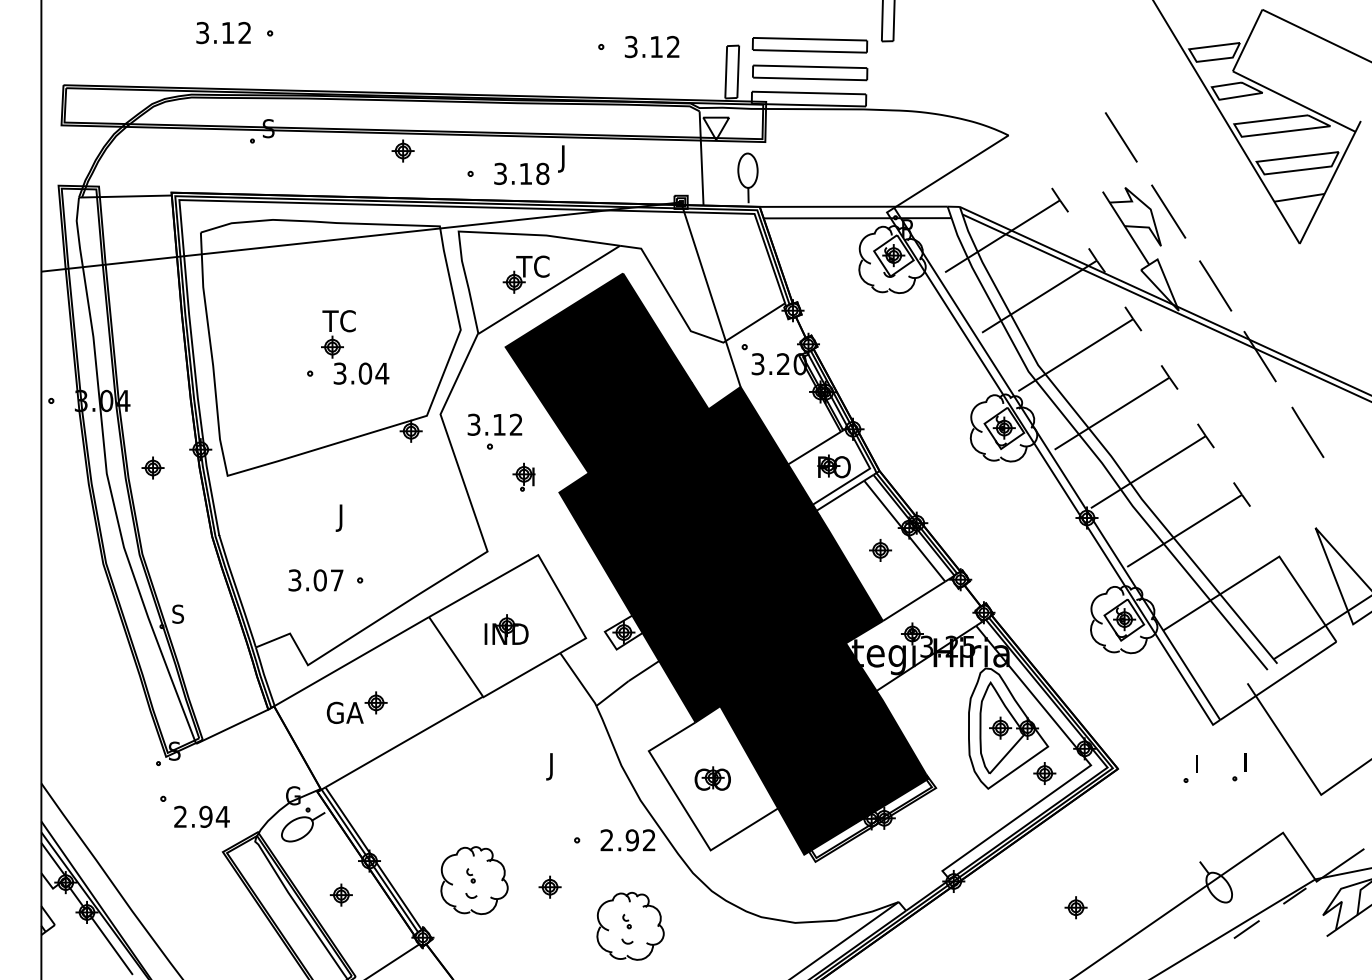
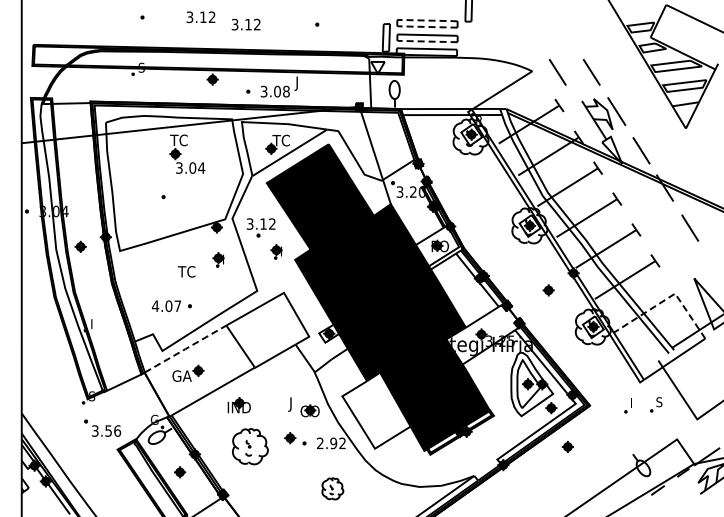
text: (222, 33) -> (200, 17), moved
line: (808, 39) -> (426, 20), solid -> dashed
text: (650, 46) -> (245, 24), moved
line: (808, 50) -> (426, 26), solid -> dashed
line: (810, 78) -> (427, 41), solid -> dashed
line: (1056, 137) -> (557, 72), added
text: (525, 173) -> (277, 91), 3.18 -> 3.08
part: (355, 346) -> (187, 153), moved
part: (414, 491) -> (218, 259), added
text: (353, 518) -> (186, 273), J -> TC
part: (880, 550) -> (548, 290), moved
line: (1264, 565) -> (667, 298), solid -> dashed
text: (294, 580) -> (155, 306), 3.07 -> 4.07
text: (177, 615) -> (93, 324), S -> I
part: (505, 630) -> (238, 405), moved
line: (351, 662) -> (185, 349), solid -> dashed
text: (1249, 762) -> (659, 402), I -> S
part: (711, 777) -> (309, 410), moved
text: (201, 815) -> (106, 430), 2.94 -> 3.56
part: (474, 880) -> (250, 446), moved
part: (550, 887) -> (290, 438), moved
part: (1075, 906) -> (567, 446), moved
part: (630, 925) -> (332, 488), size x0.6

